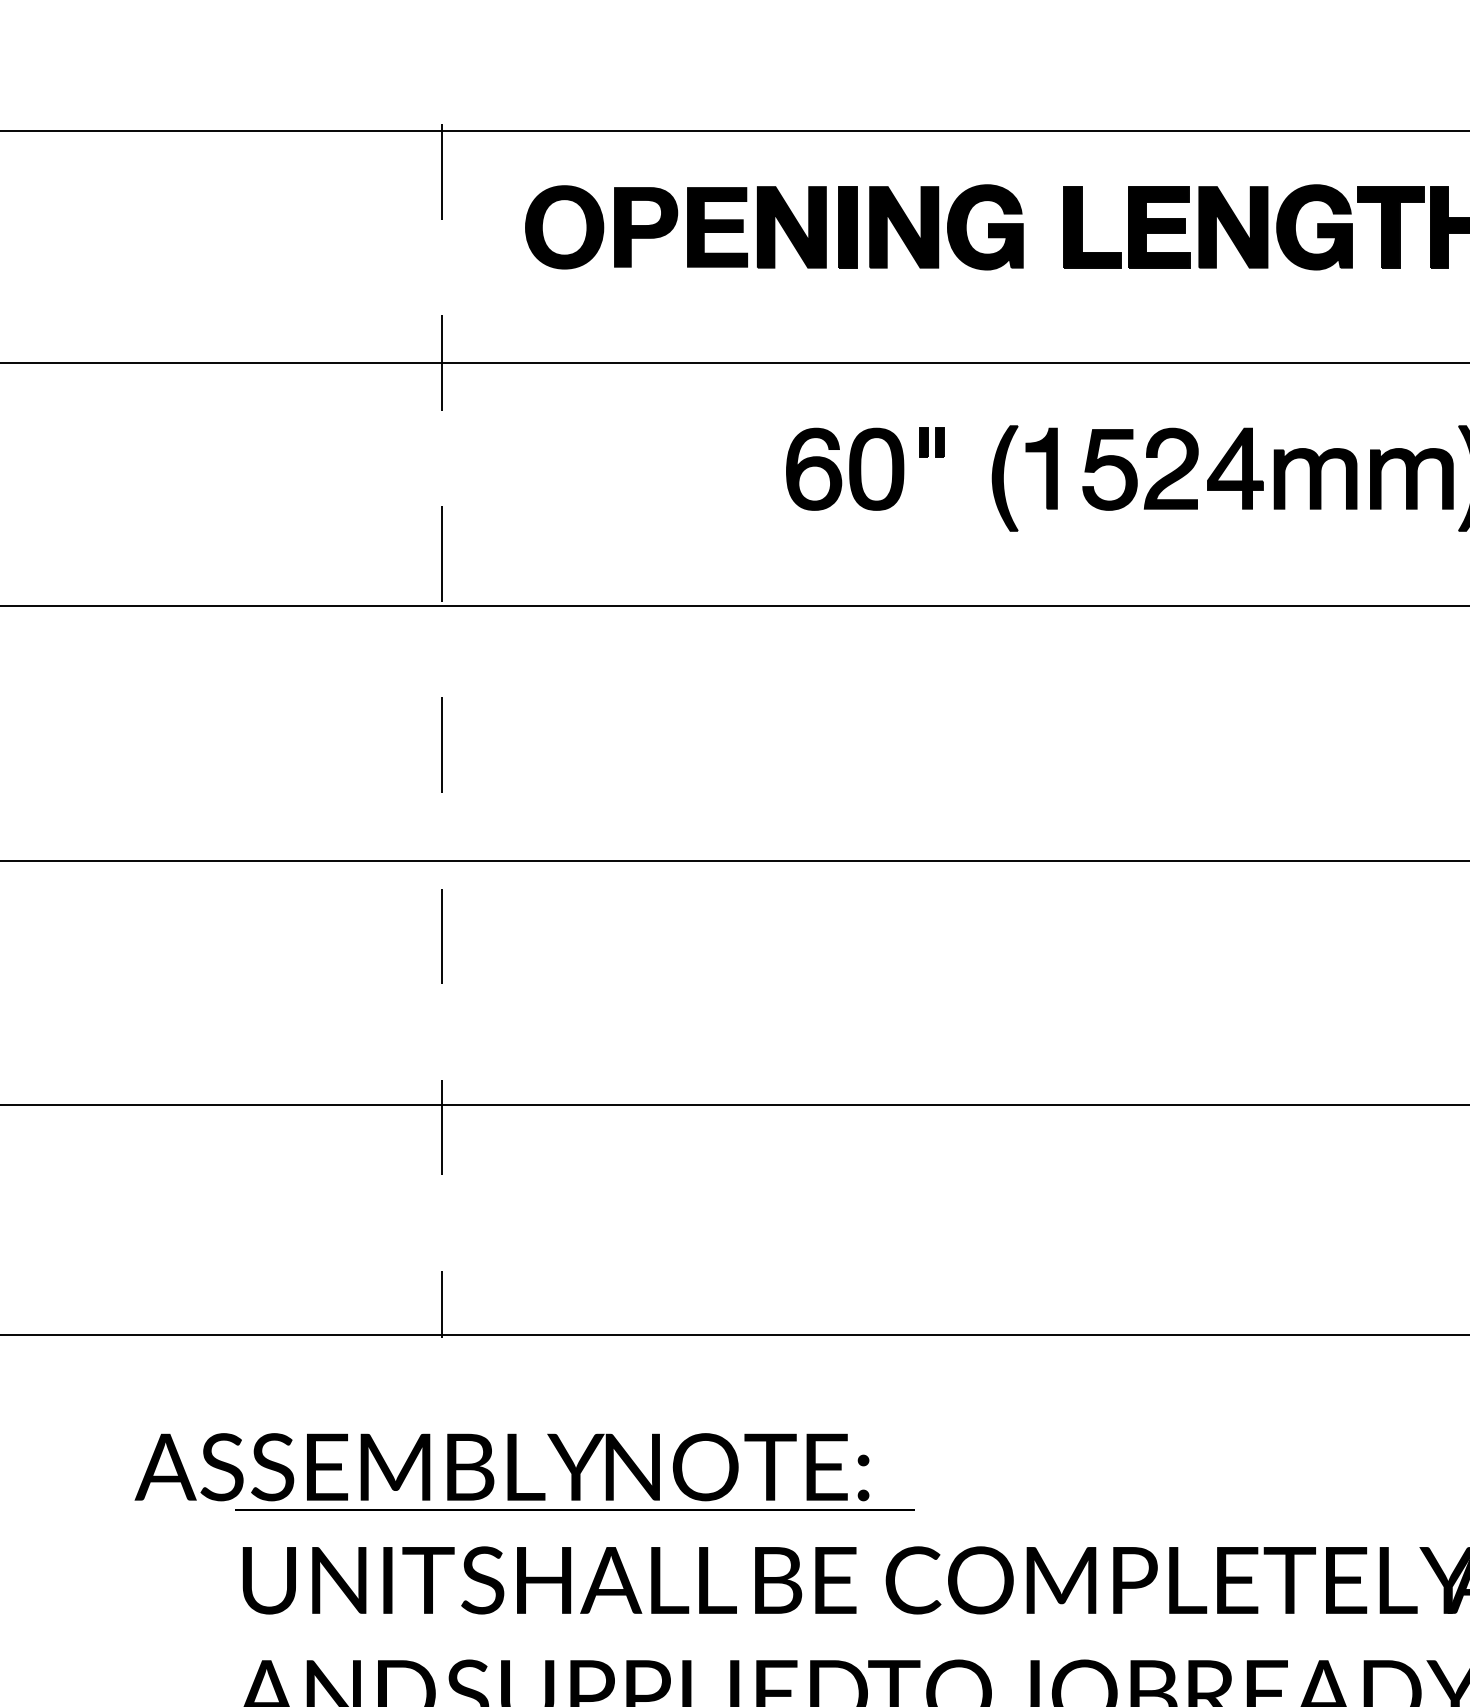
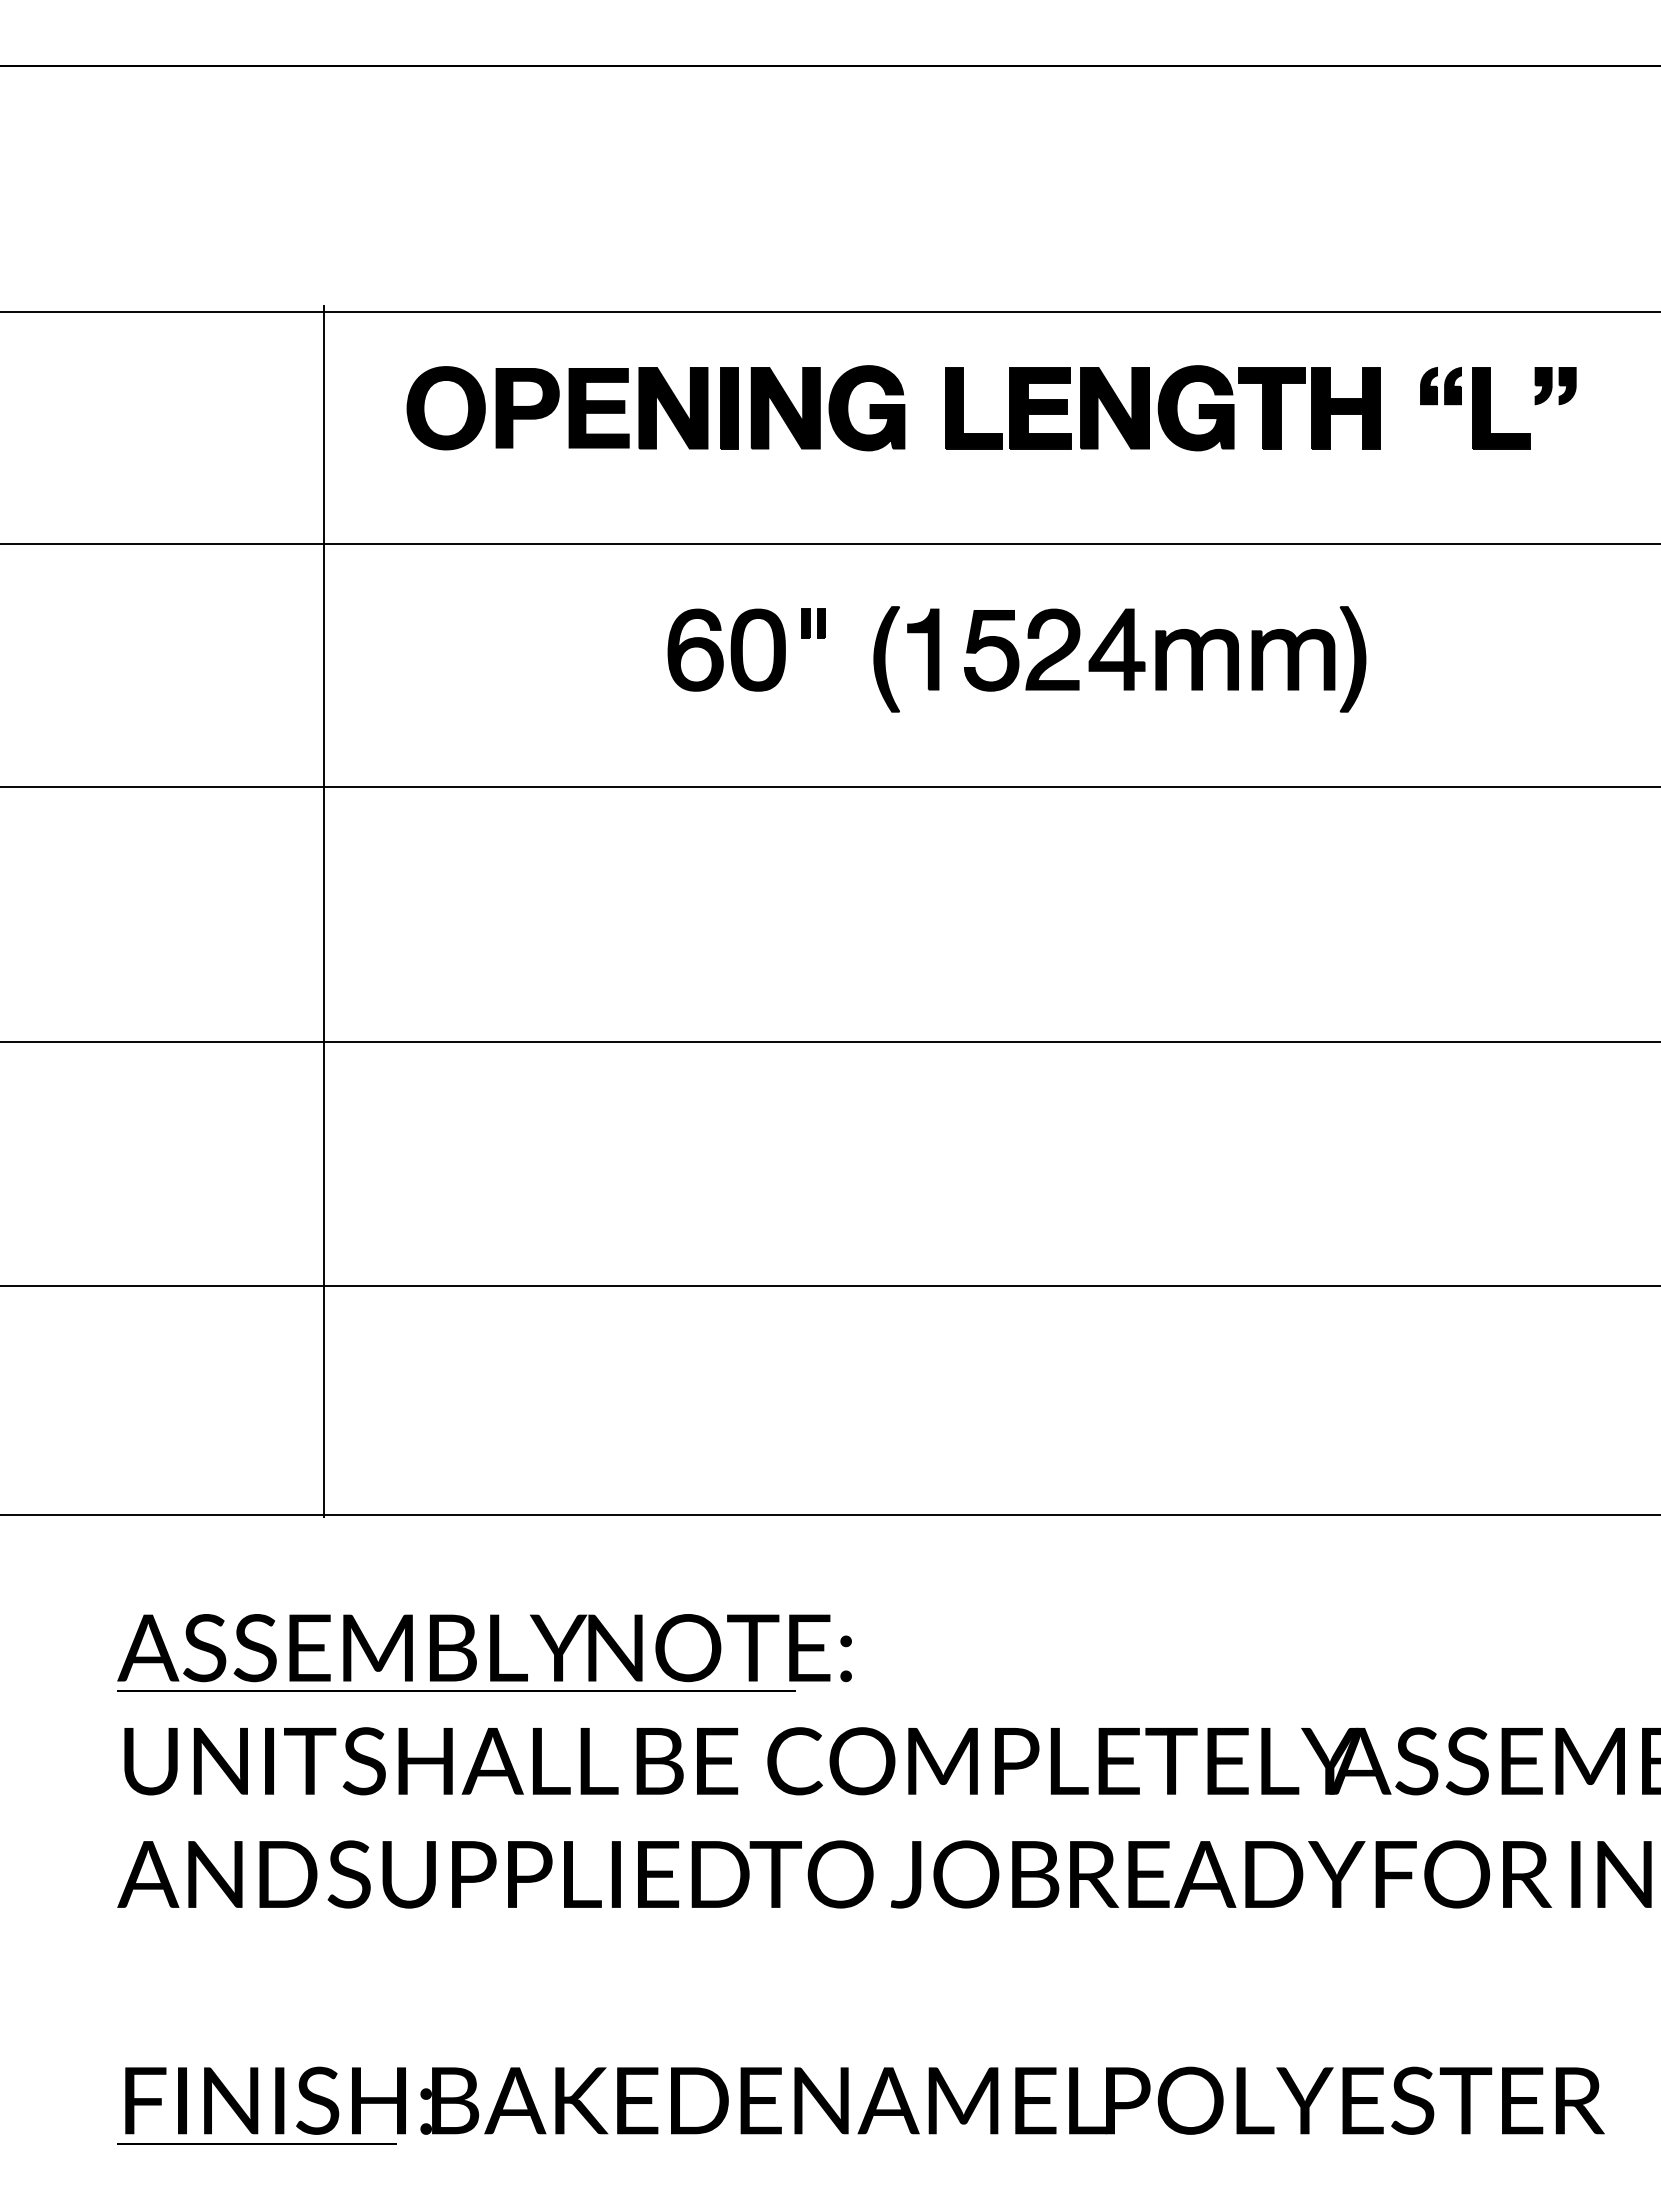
line: (441, 730) -> (323, 911), dashed -> solid
text: (501, 1467) -> (484, 1648), moved

